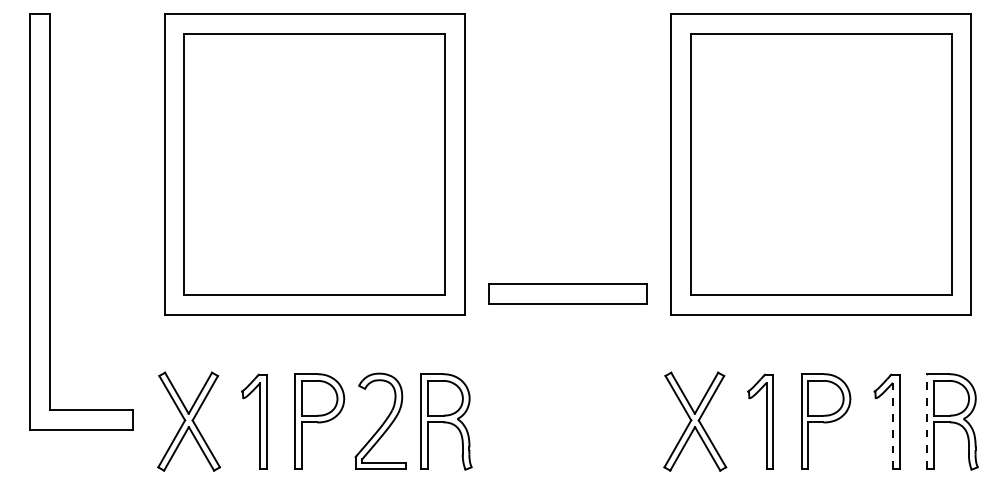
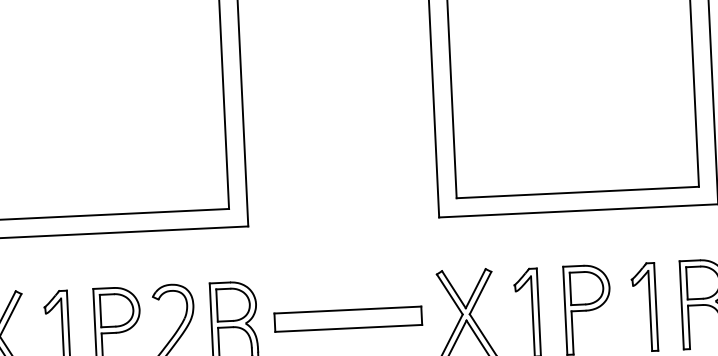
part: (567, 293) -> (347, 319), moved
line: (927, 421) -> (682, 305), dashed -> solid
line: (892, 425) -> (649, 310), dashed -> solid

